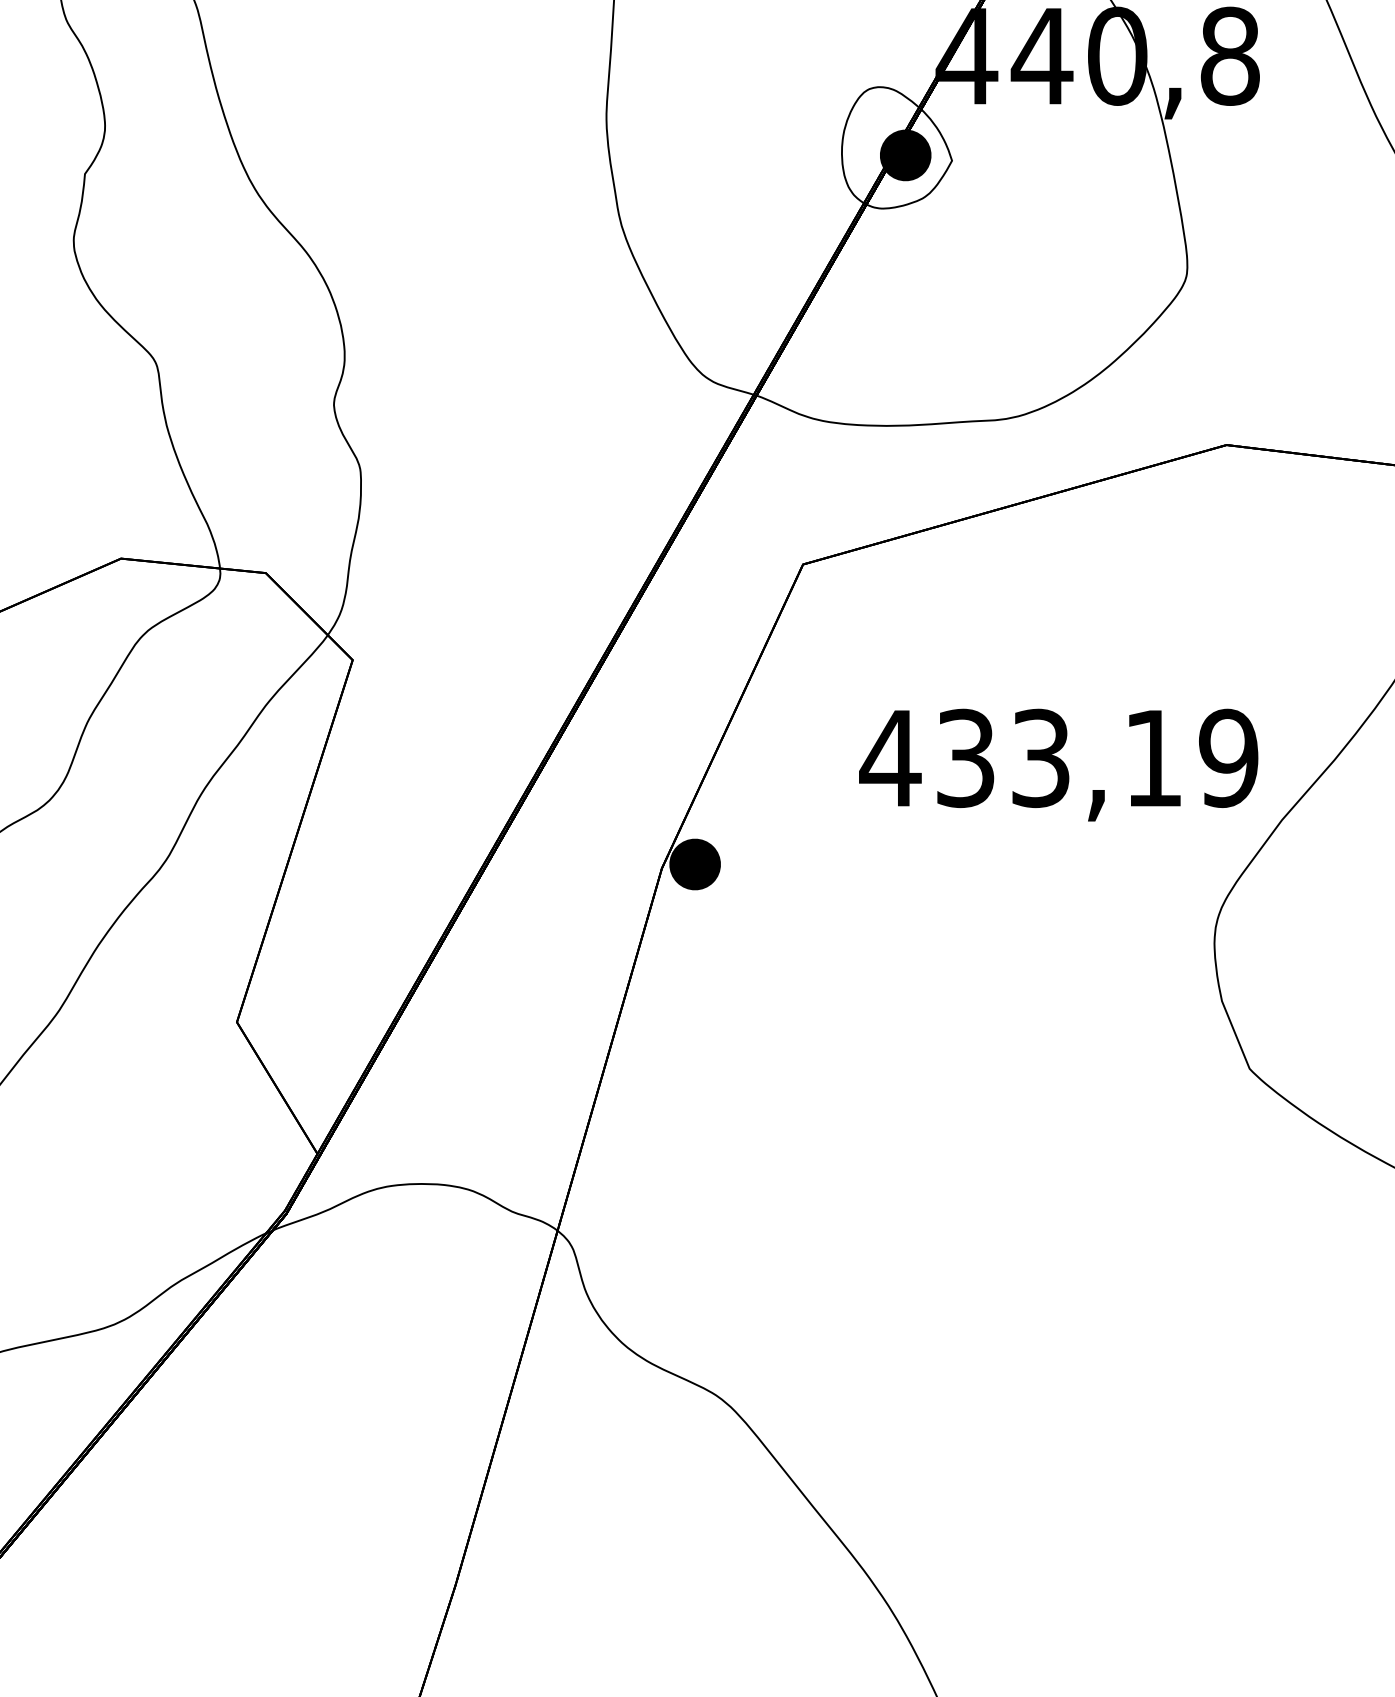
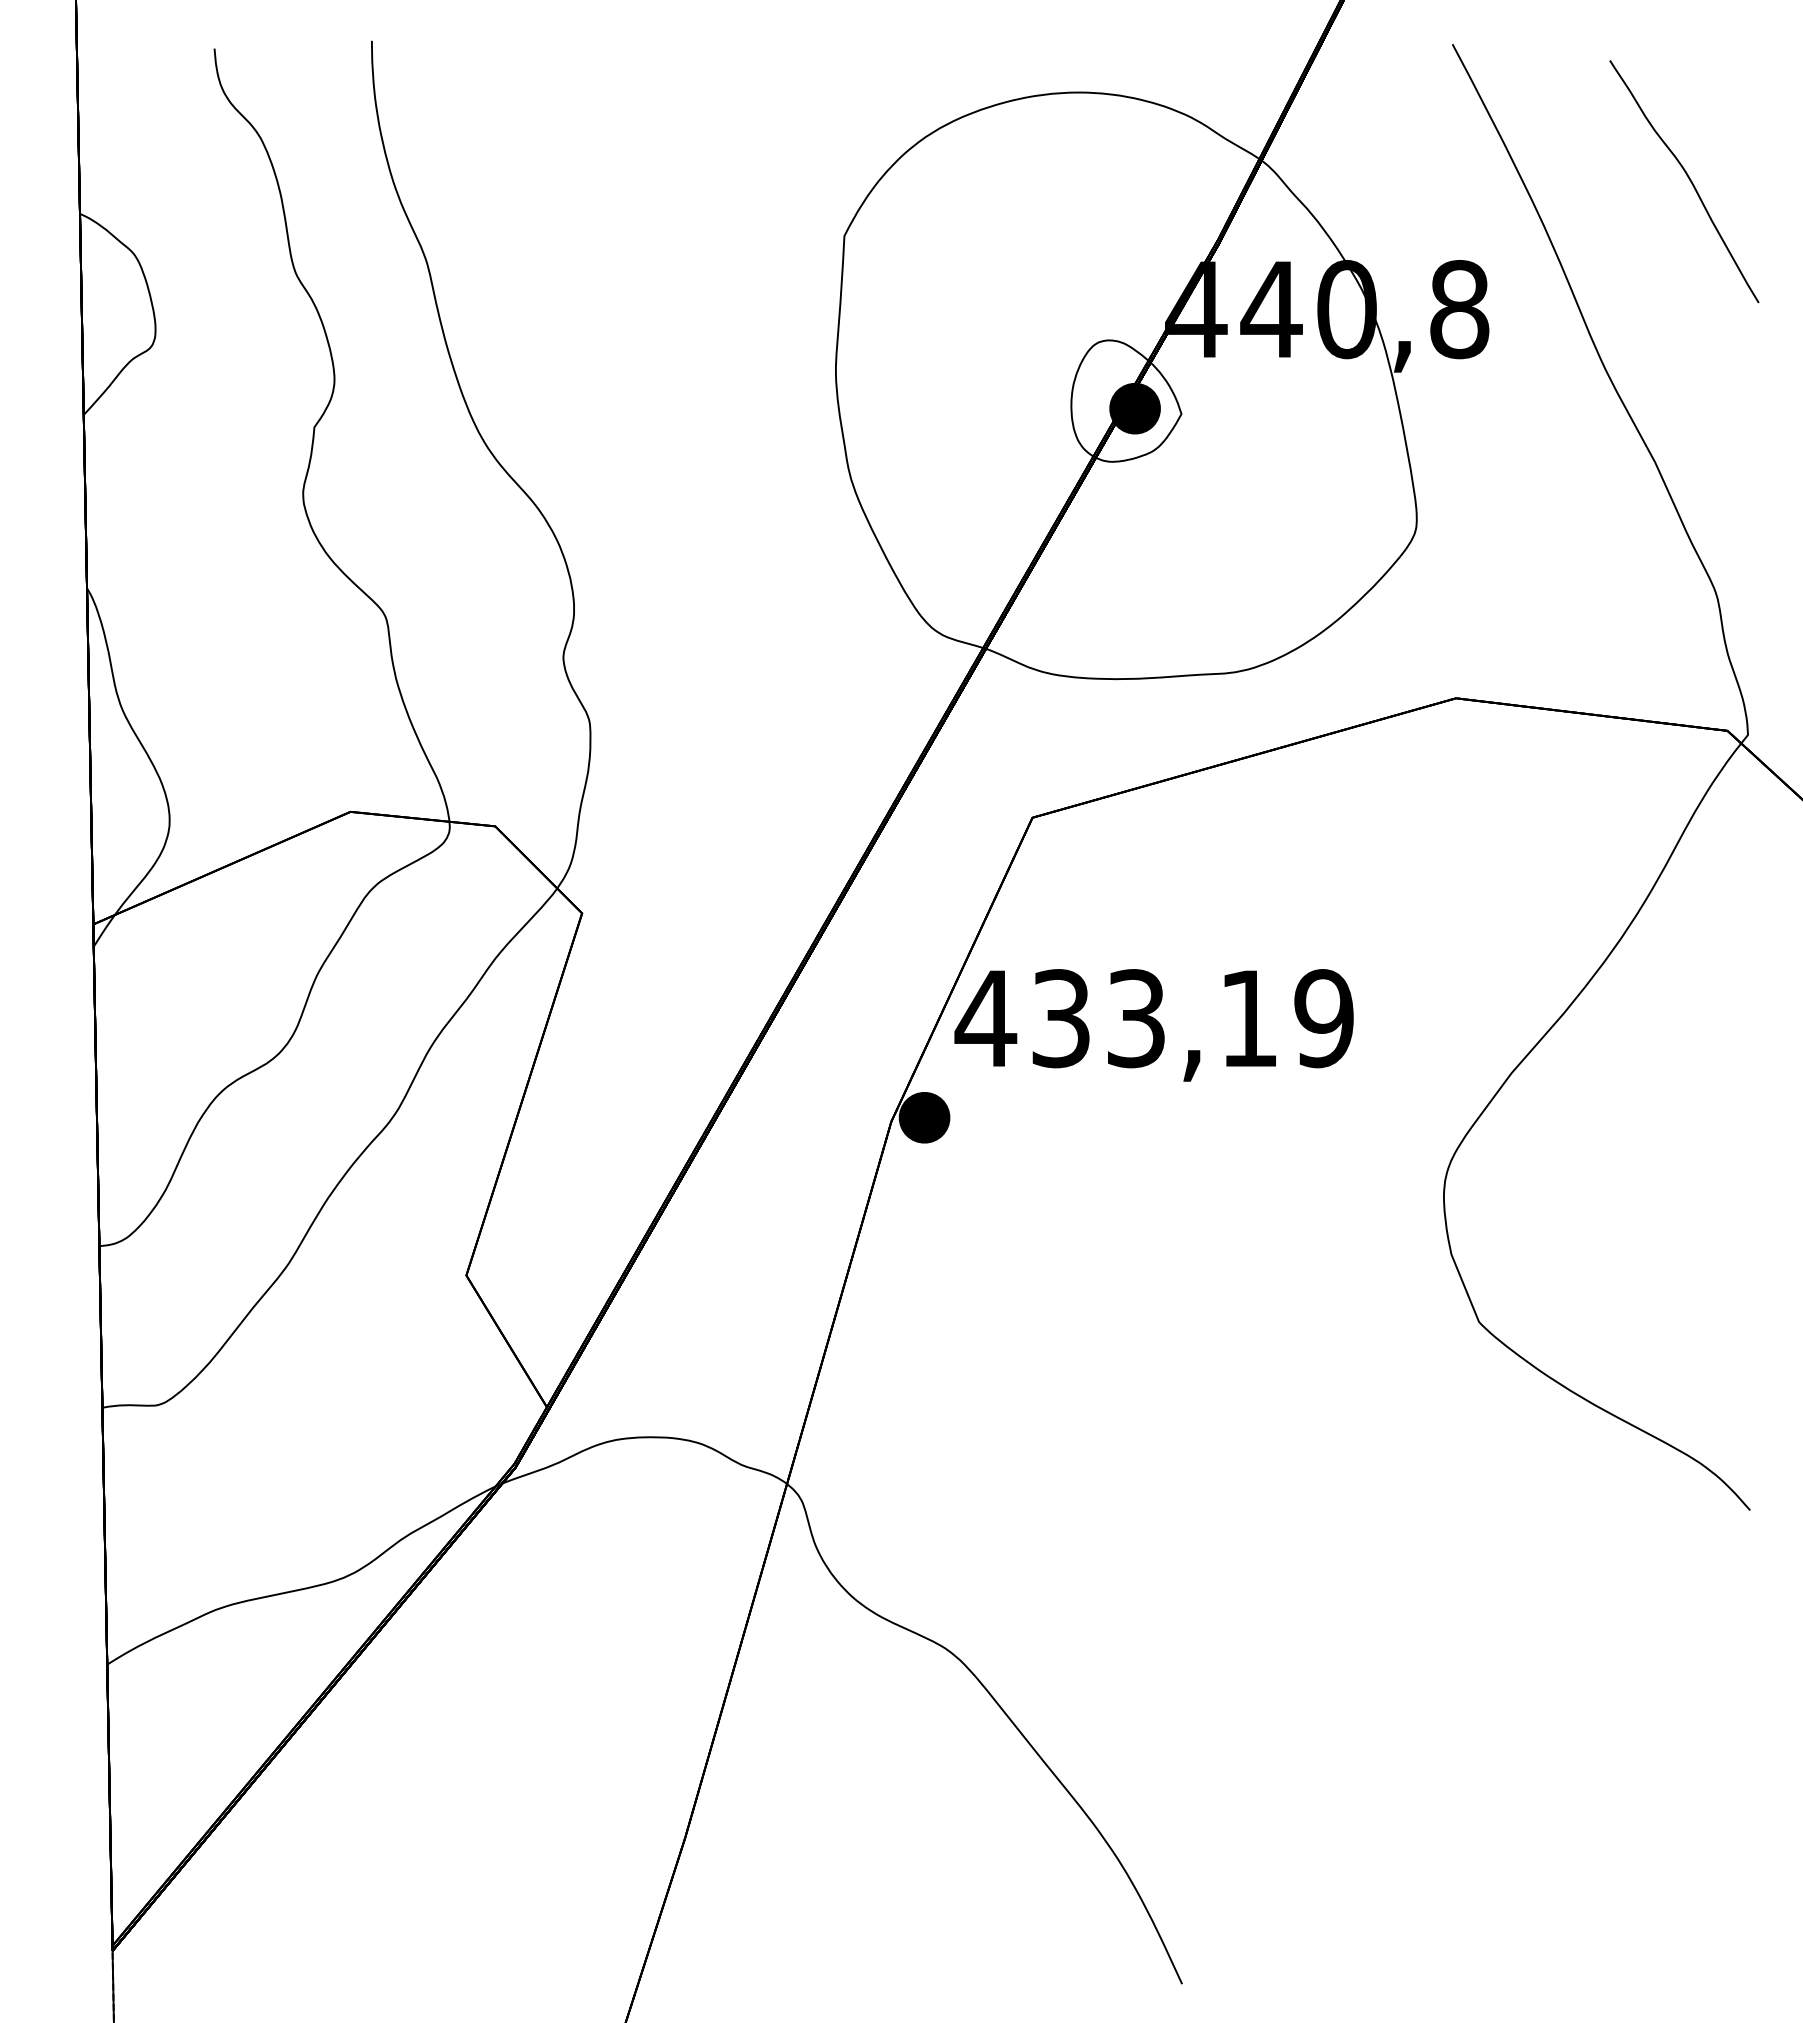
text: (1058, 765) -> (1153, 1025), moved

